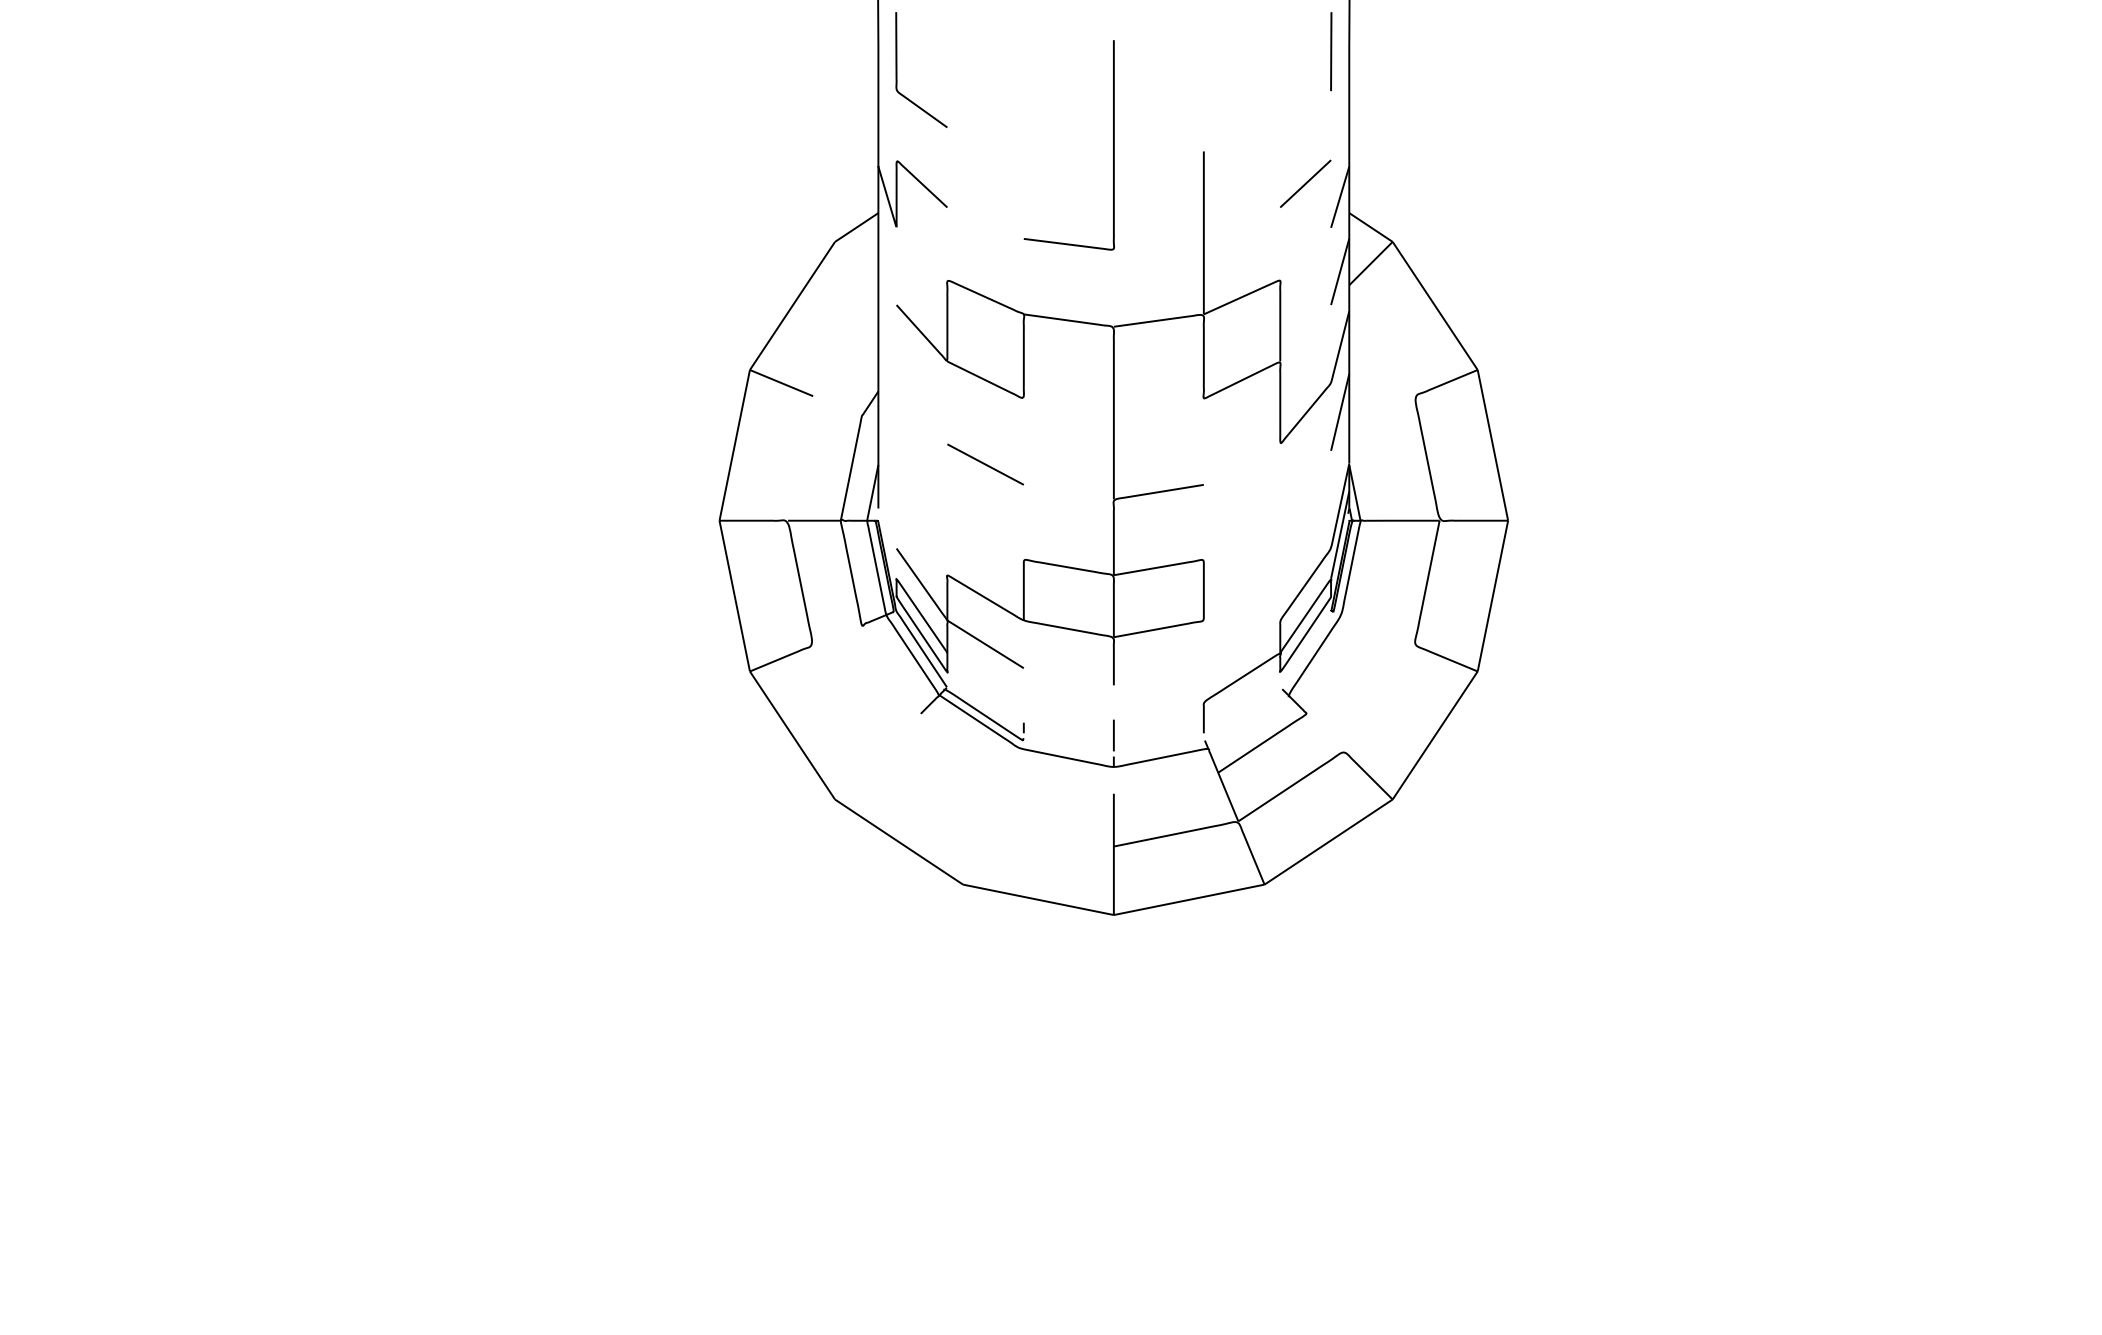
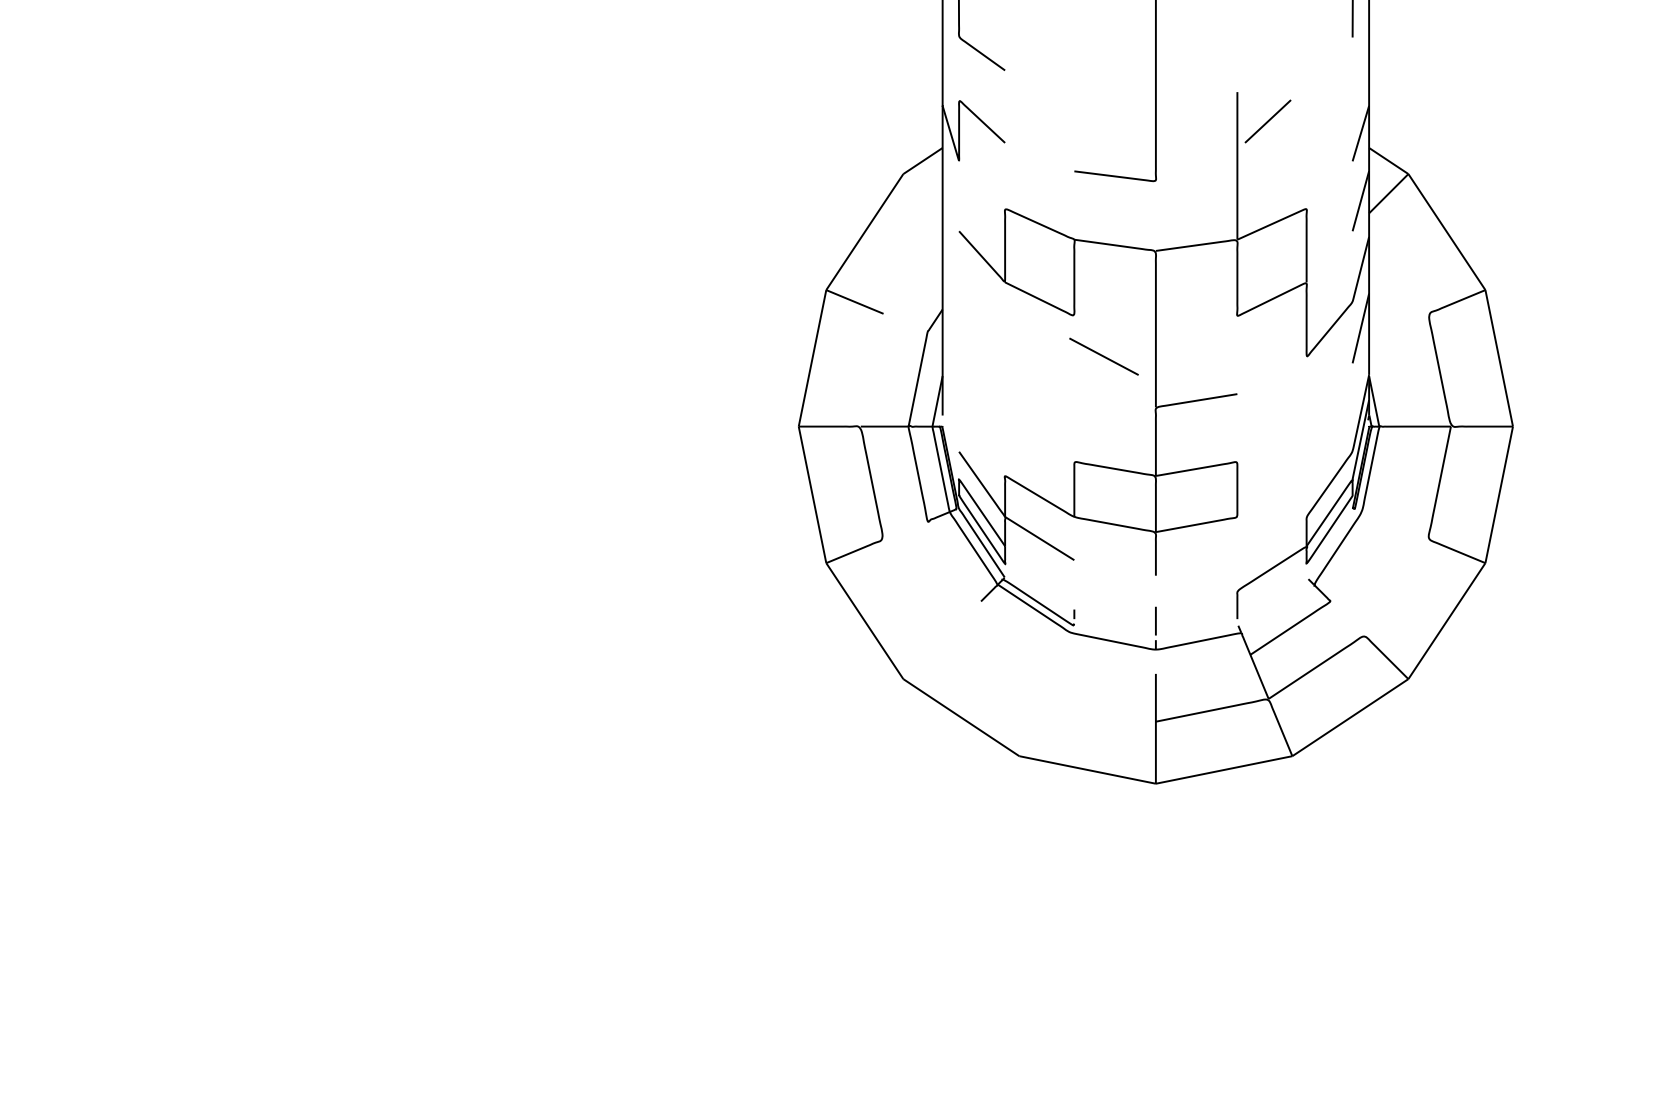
line: (1305, 183) -> (1267, 121), moved
line: (985, 464) -> (1103, 356), moved

